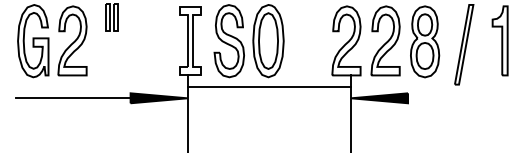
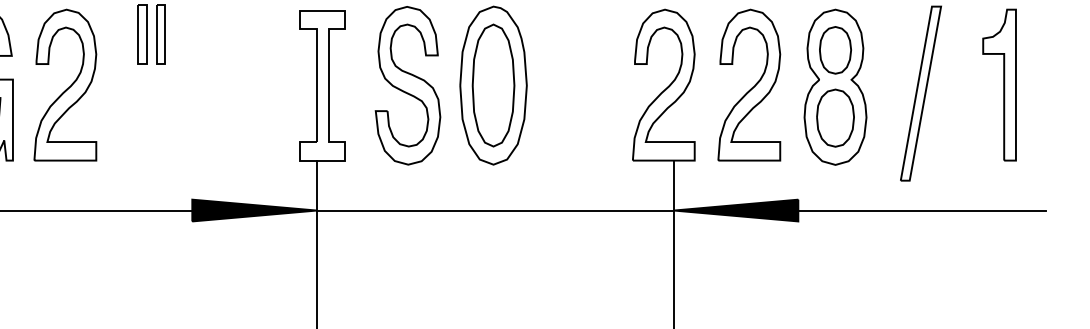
line: (269, 87) -> (495, 210), moved
line: (464, 98) -> (921, 210), added

